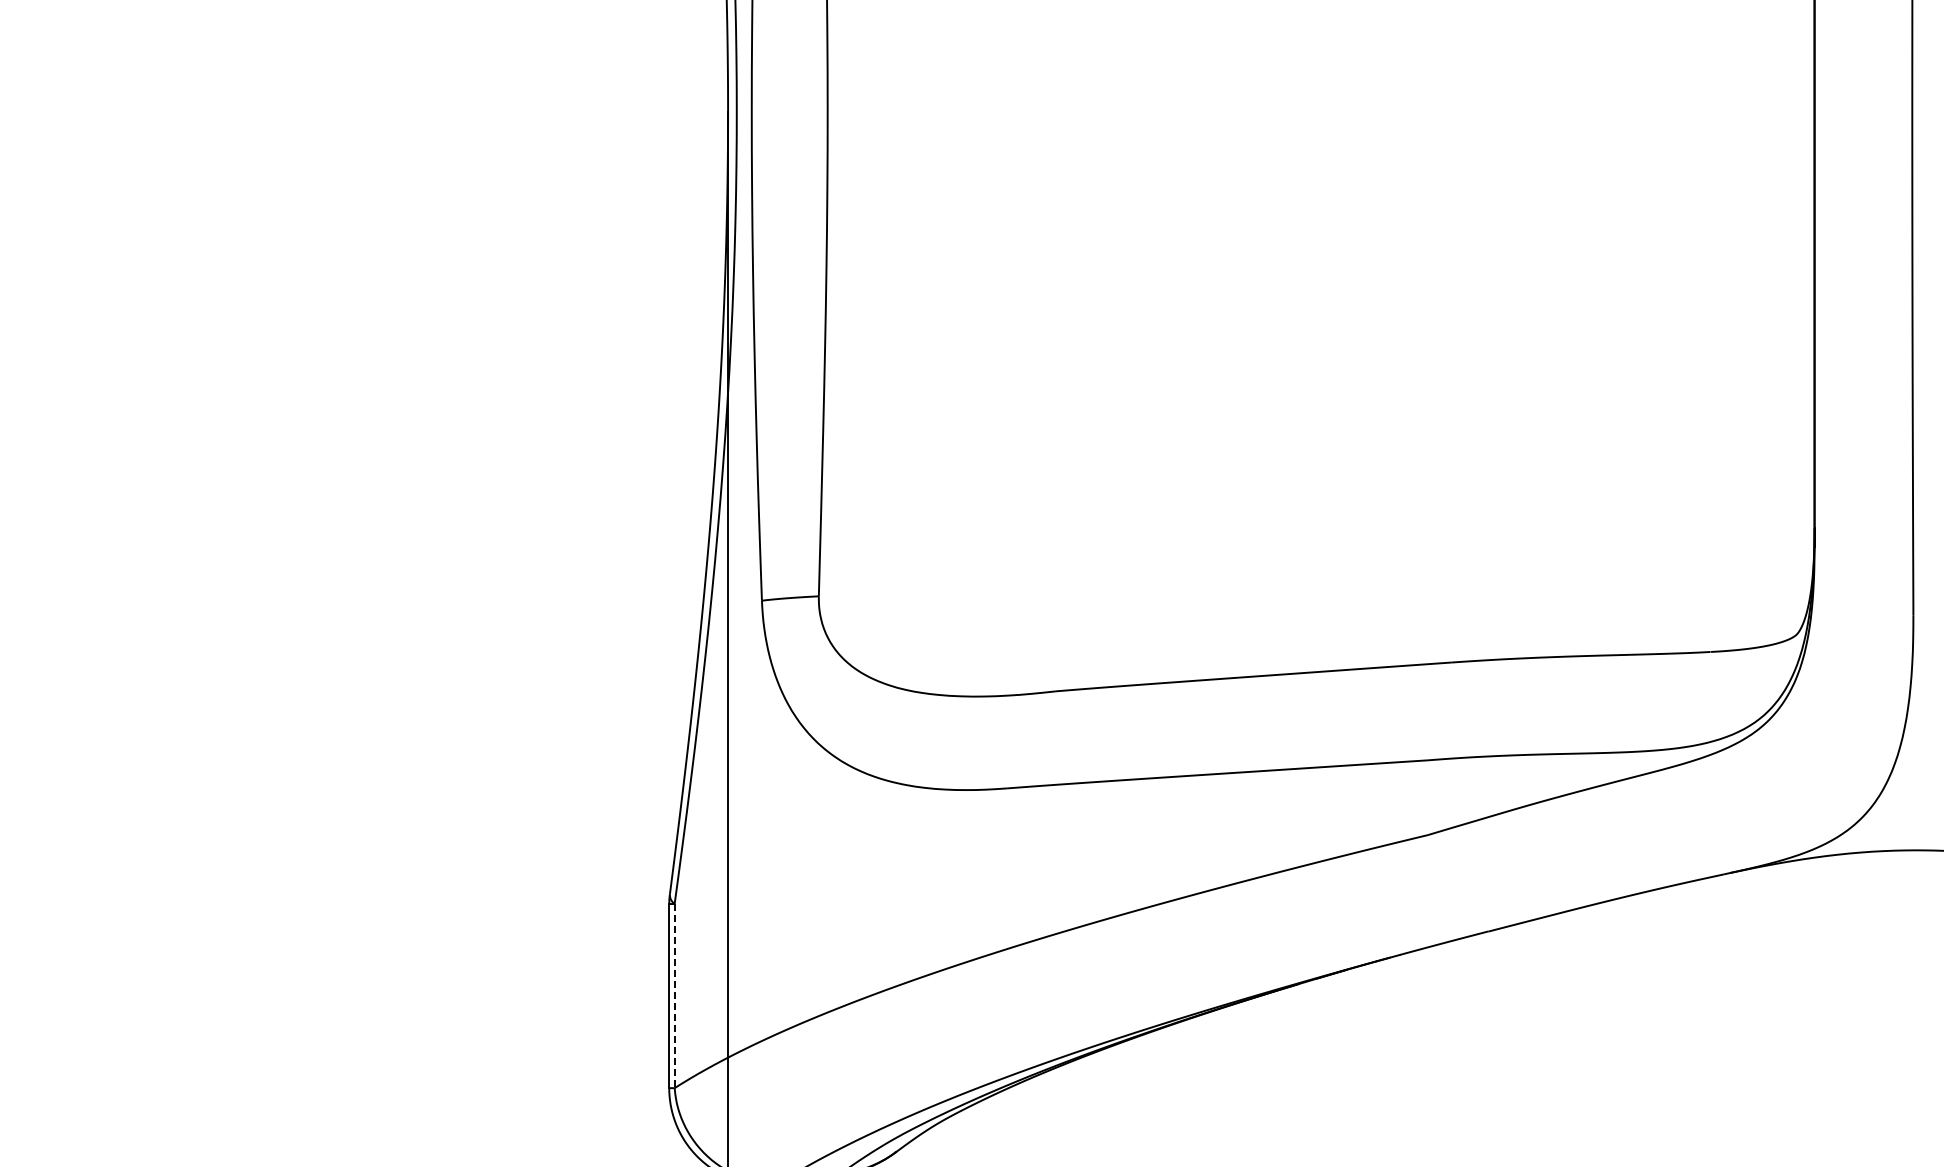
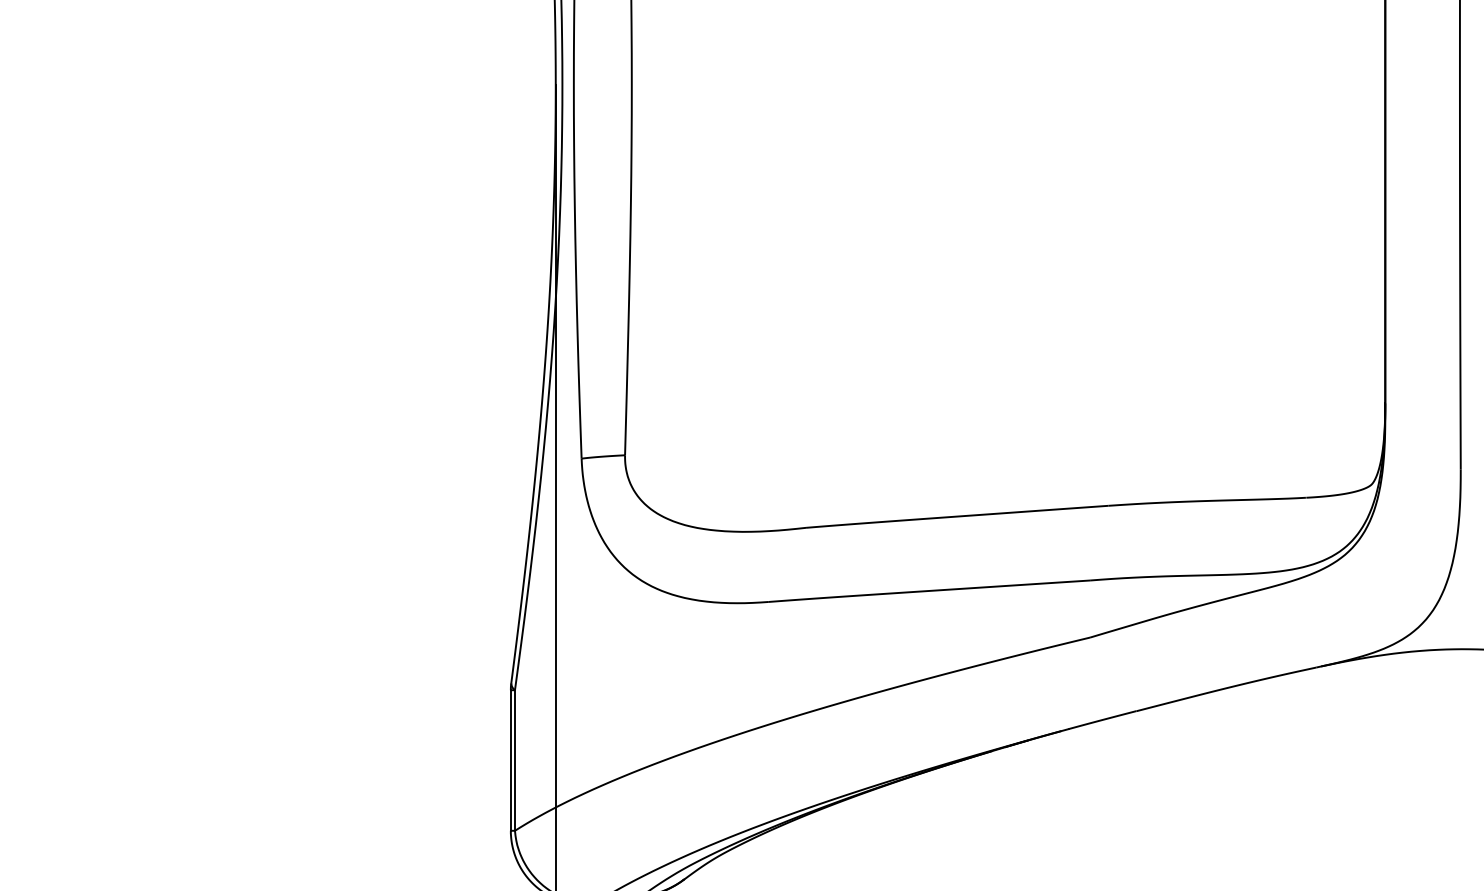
line: (674, 996) -> (514, 760), dashed -> solid

